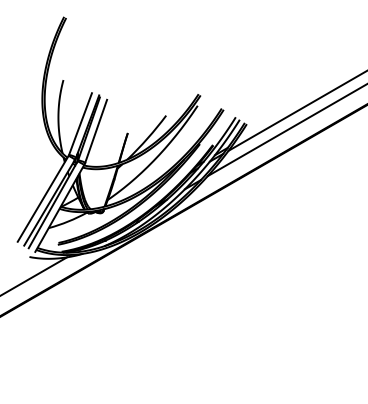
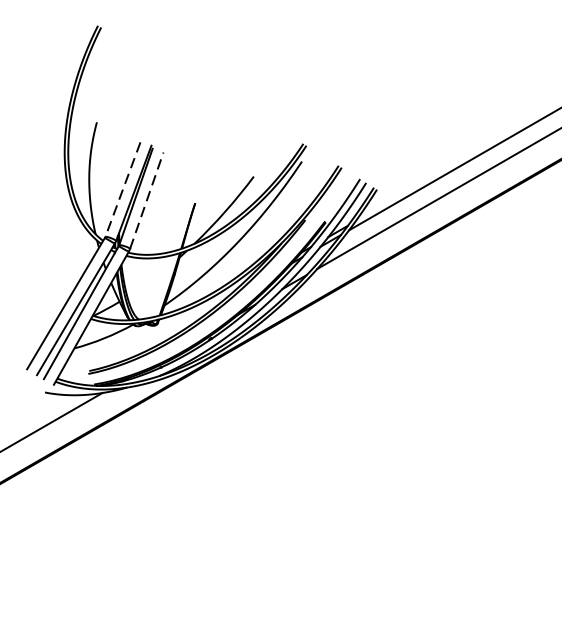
line: (80, 124) -> (122, 190), solid -> dashed
line: (96, 130) -> (147, 199), solid -> dashed

